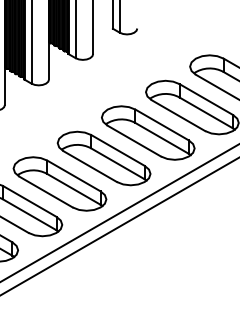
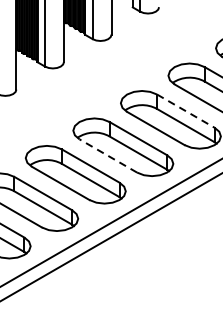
line: (162, 125) -> (186, 111), solid -> dashed
line: (90, 166) -> (108, 155), solid -> dashed

